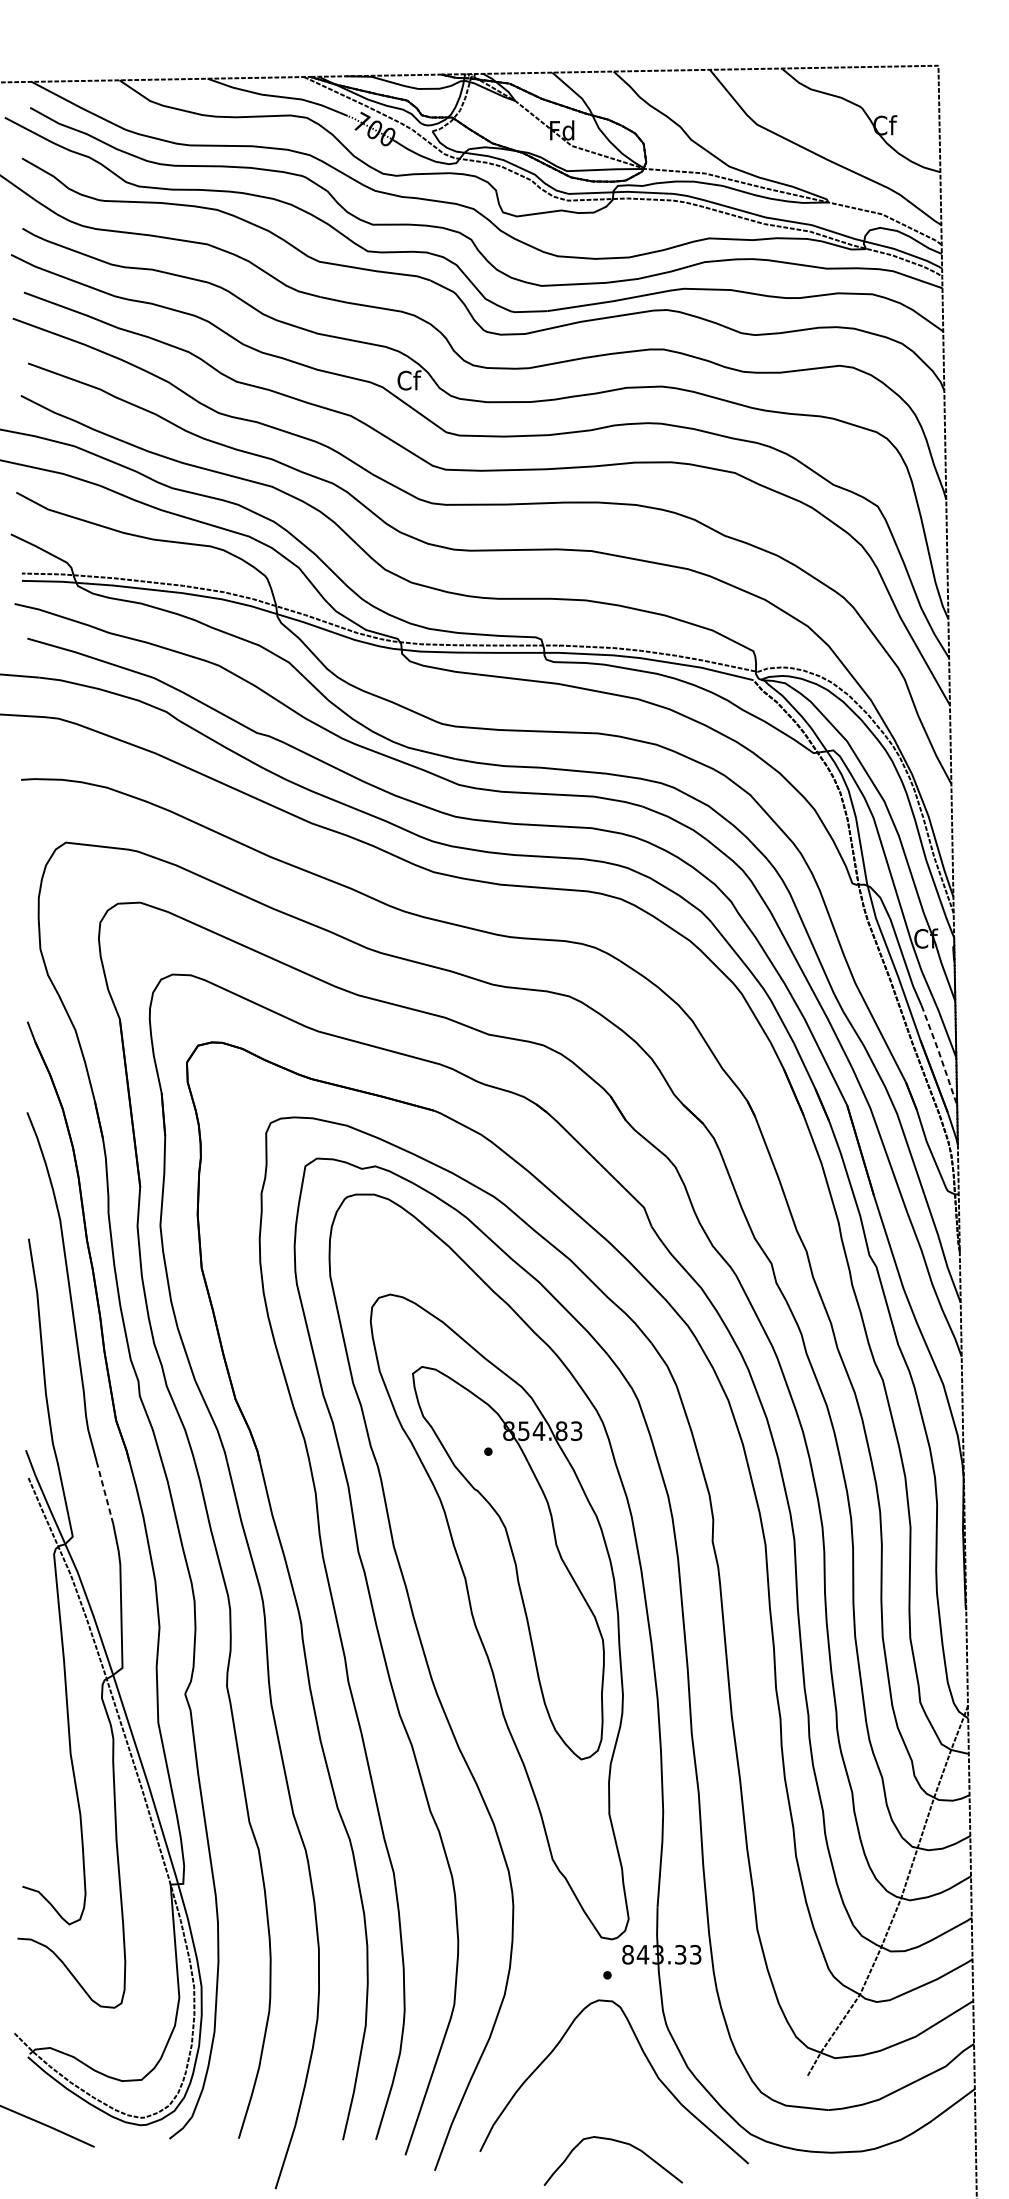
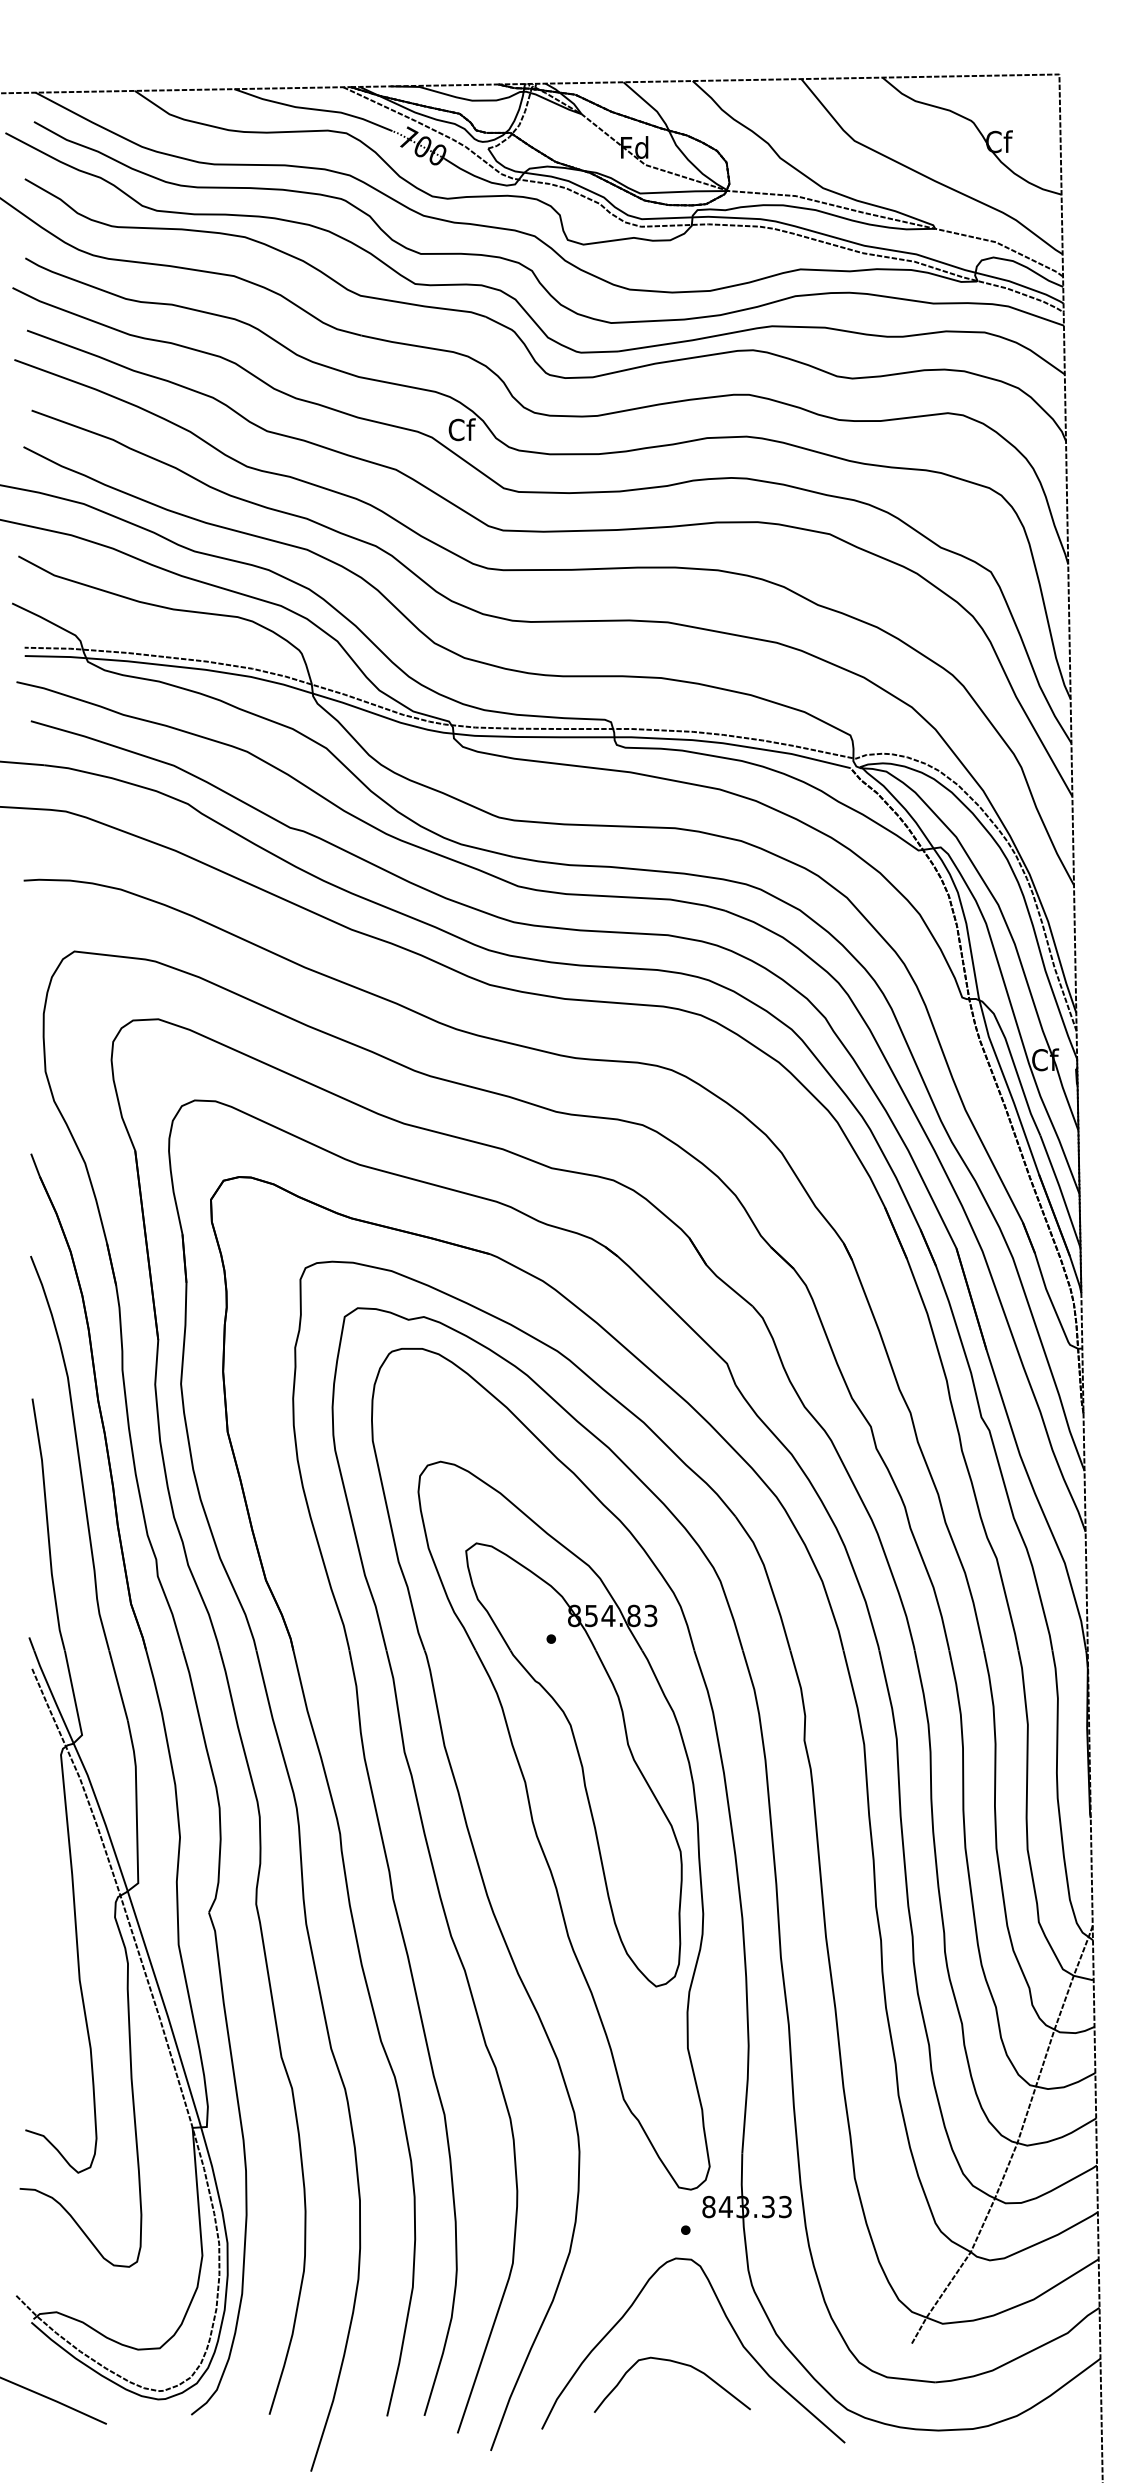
line: (940, 1055) -> (1061, 1191), dashed -> solid
line: (105, 1492) -> (118, 1685), dashed -> solid
curve: (616, 2142) -> (676, 2363), moved

